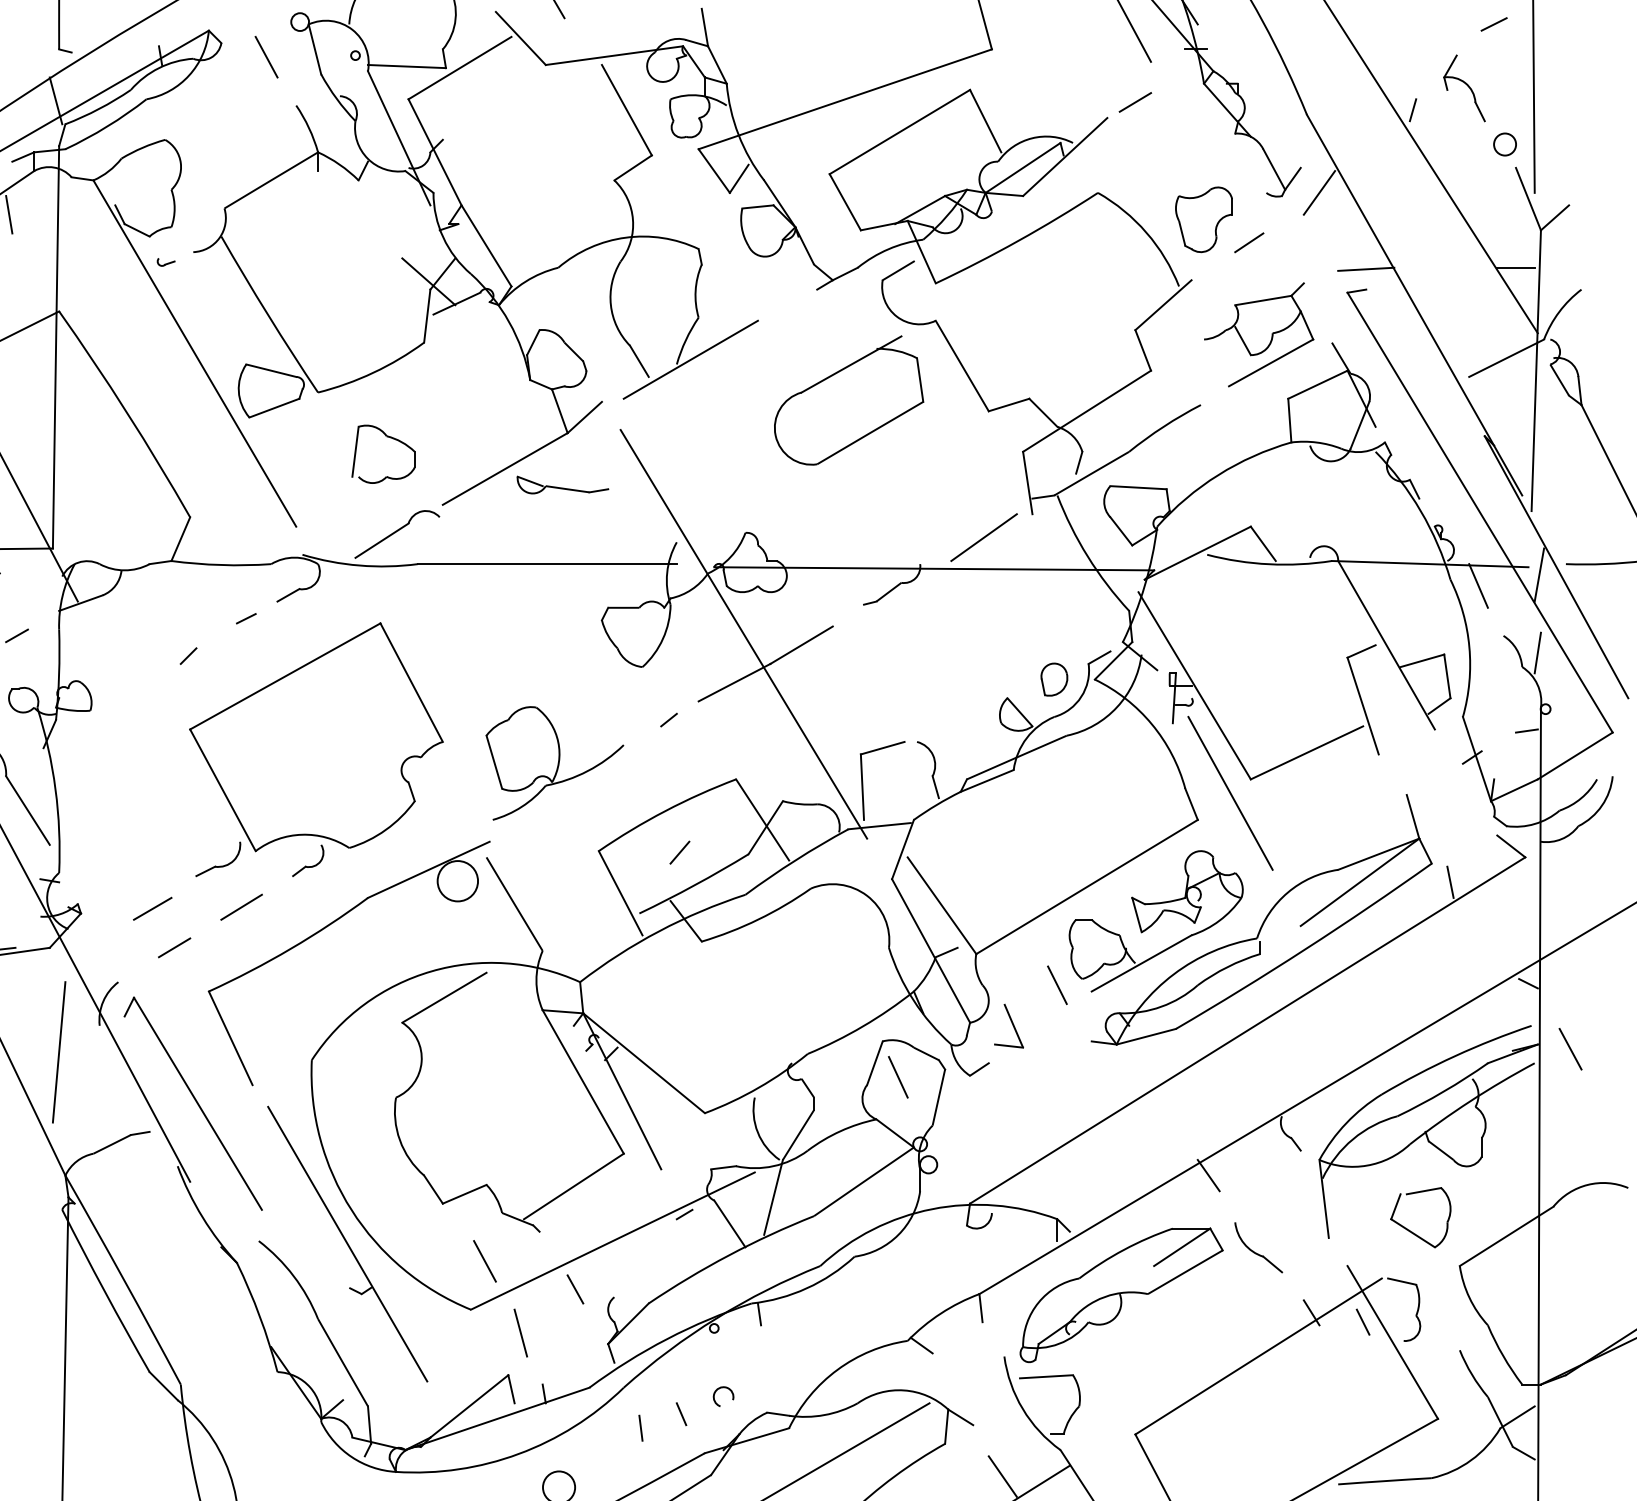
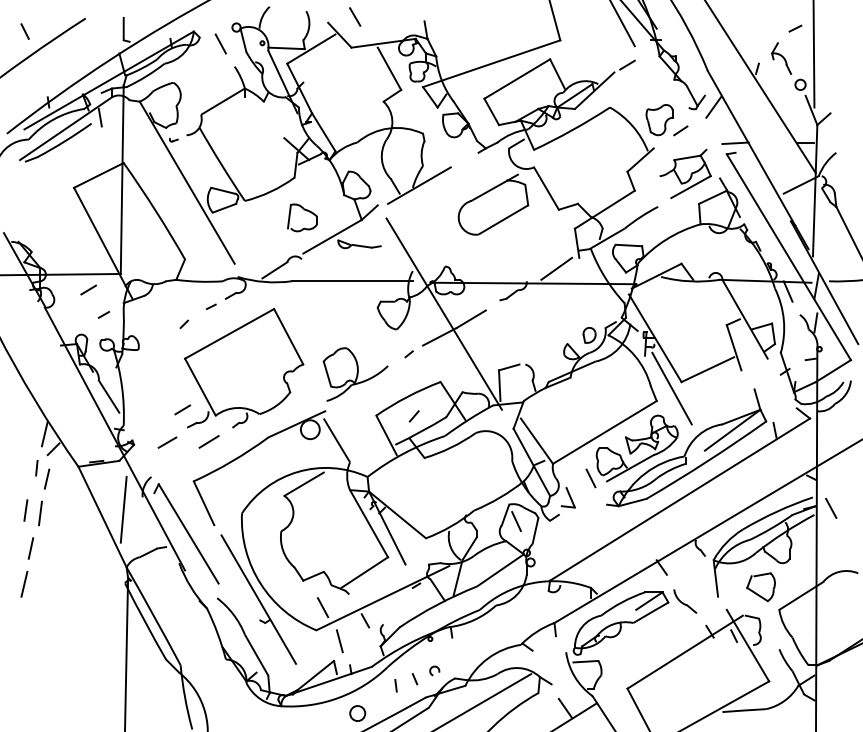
part: (391, 440) -> (306, 211), moved
line: (174, 946) -> (182, 409), moved

